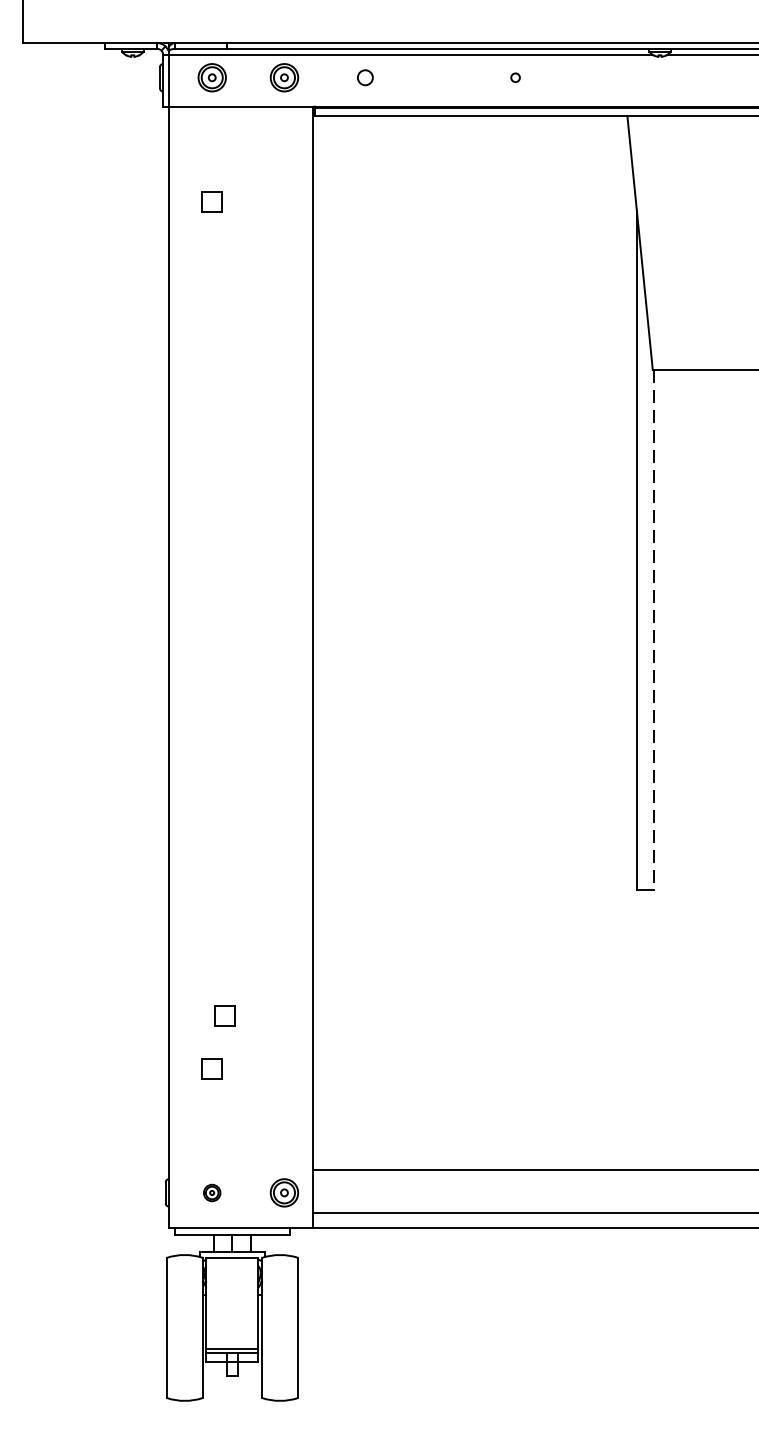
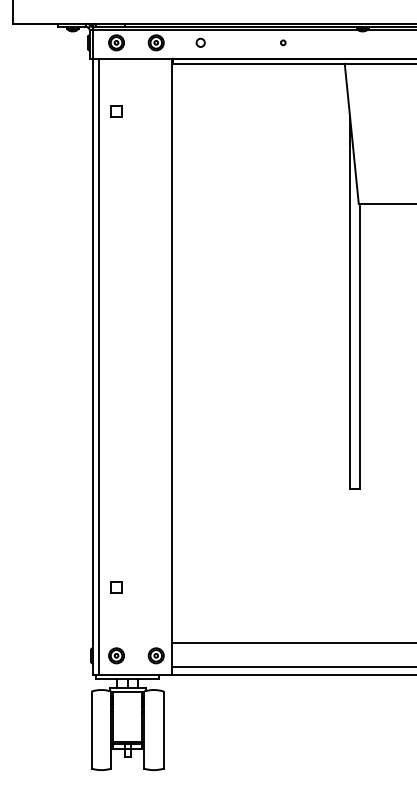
line: (654, 630) -> (359, 346), dashed -> solid
line: (181, 666) -> (99, 366), added
part: (224, 1015) -> (123, 558), removed
part: (212, 1192) -> (116, 655), size x1.67

